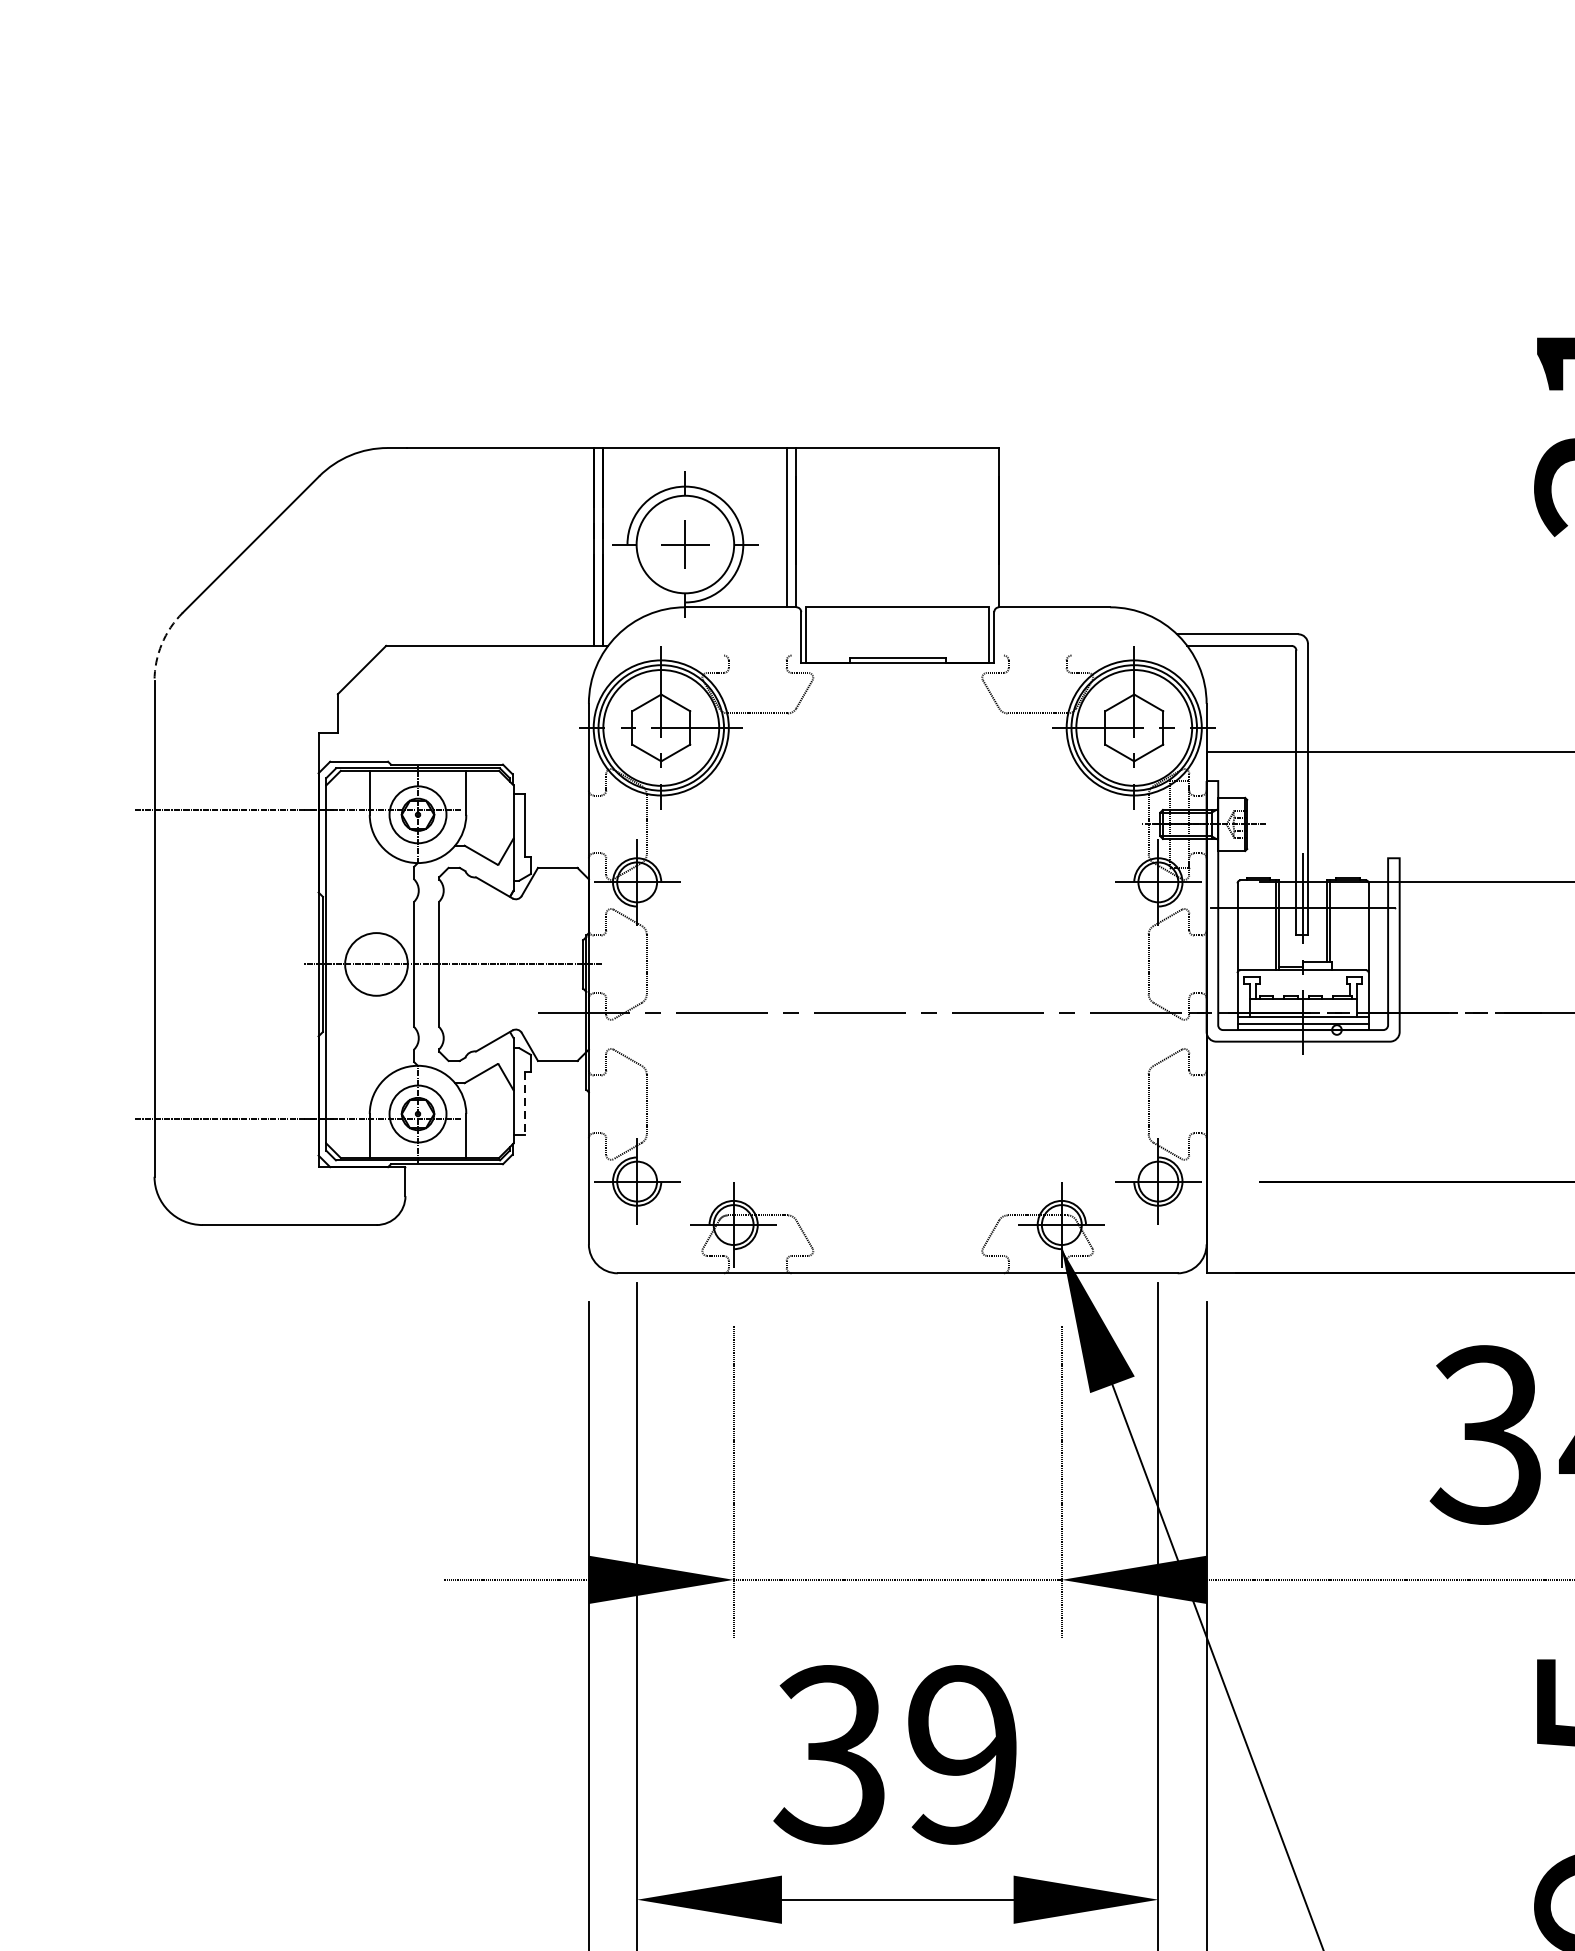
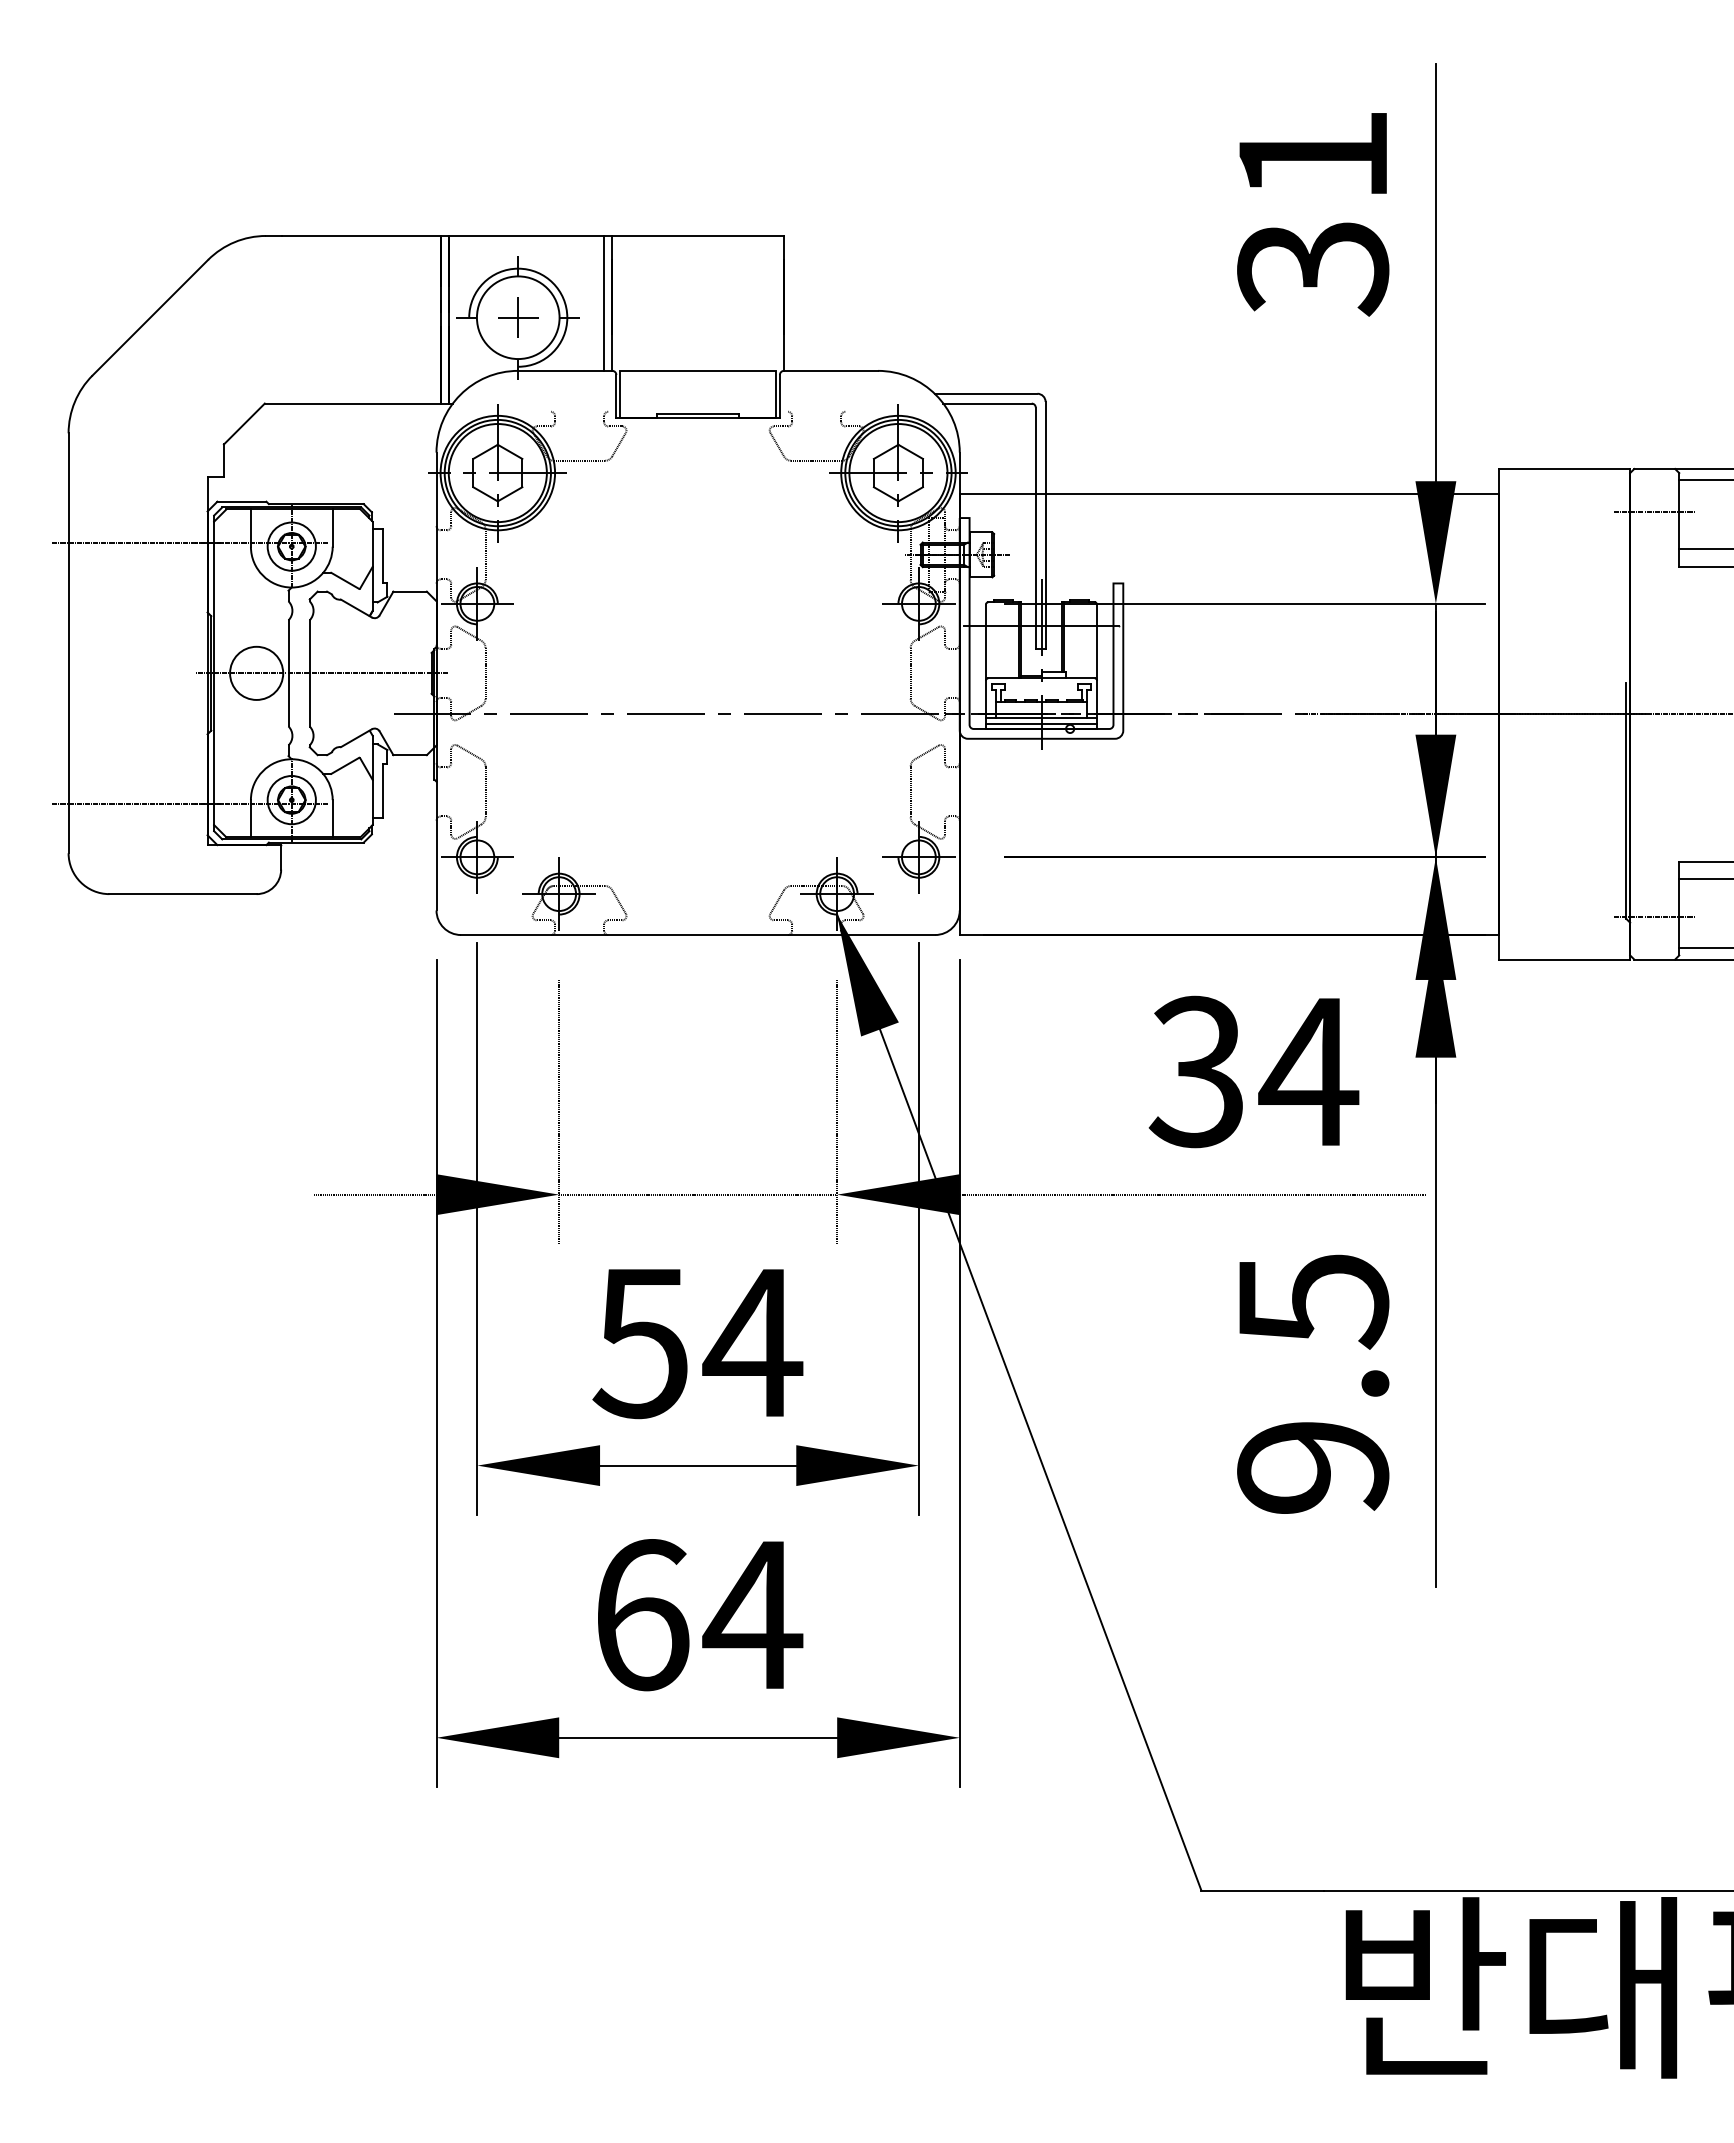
arc: (161, 644) -> (74, 402), dashed -> solid
line: (525, 1103) -> (382, 791), dashed -> solid
text: (897, 1754) -> (697, 1342), 39 -> 54

